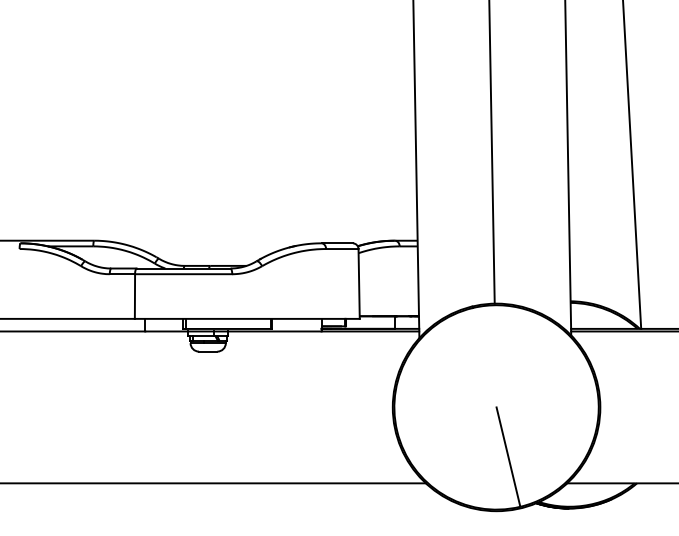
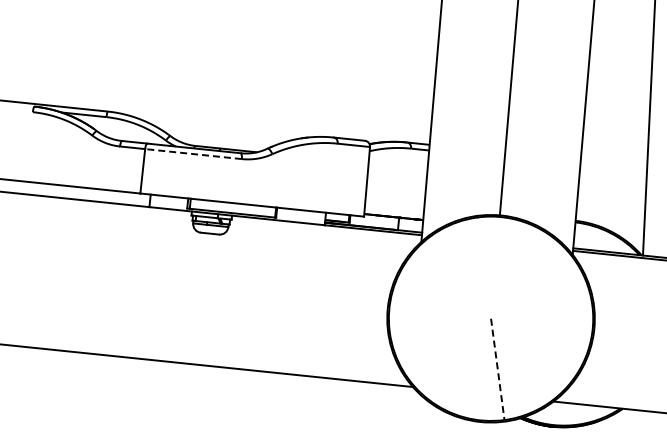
line: (183, 274) -> (193, 154), solid -> dashed
line: (508, 457) -> (497, 369), solid -> dashed

